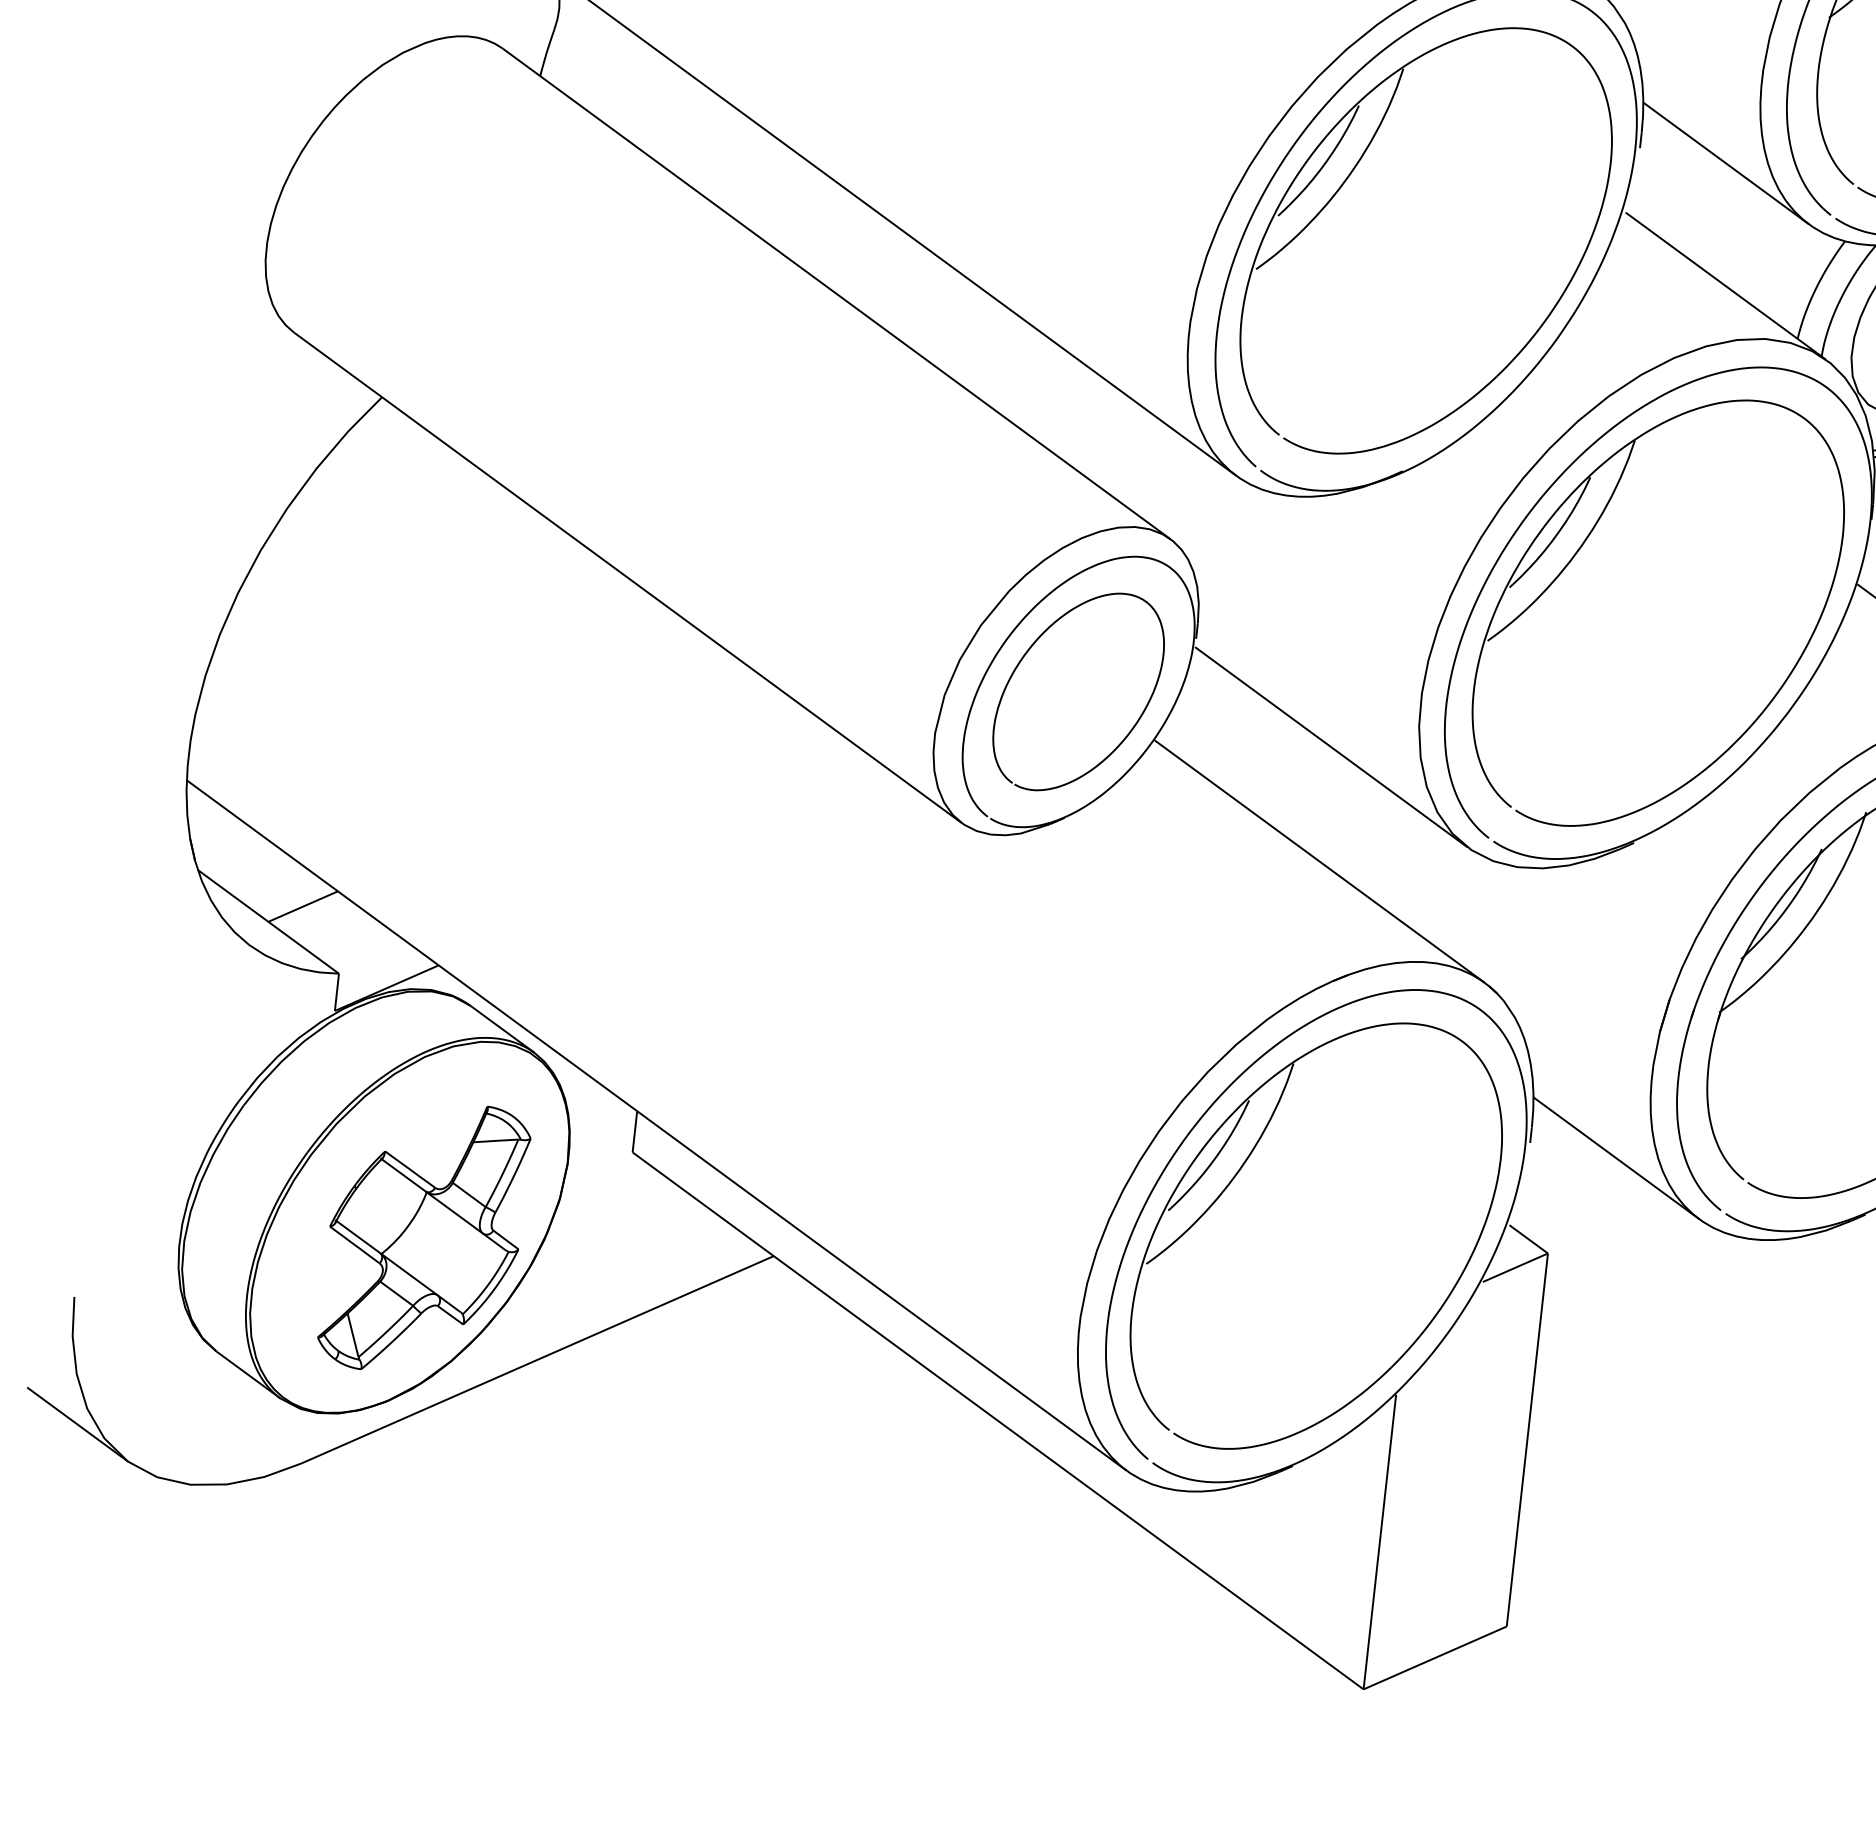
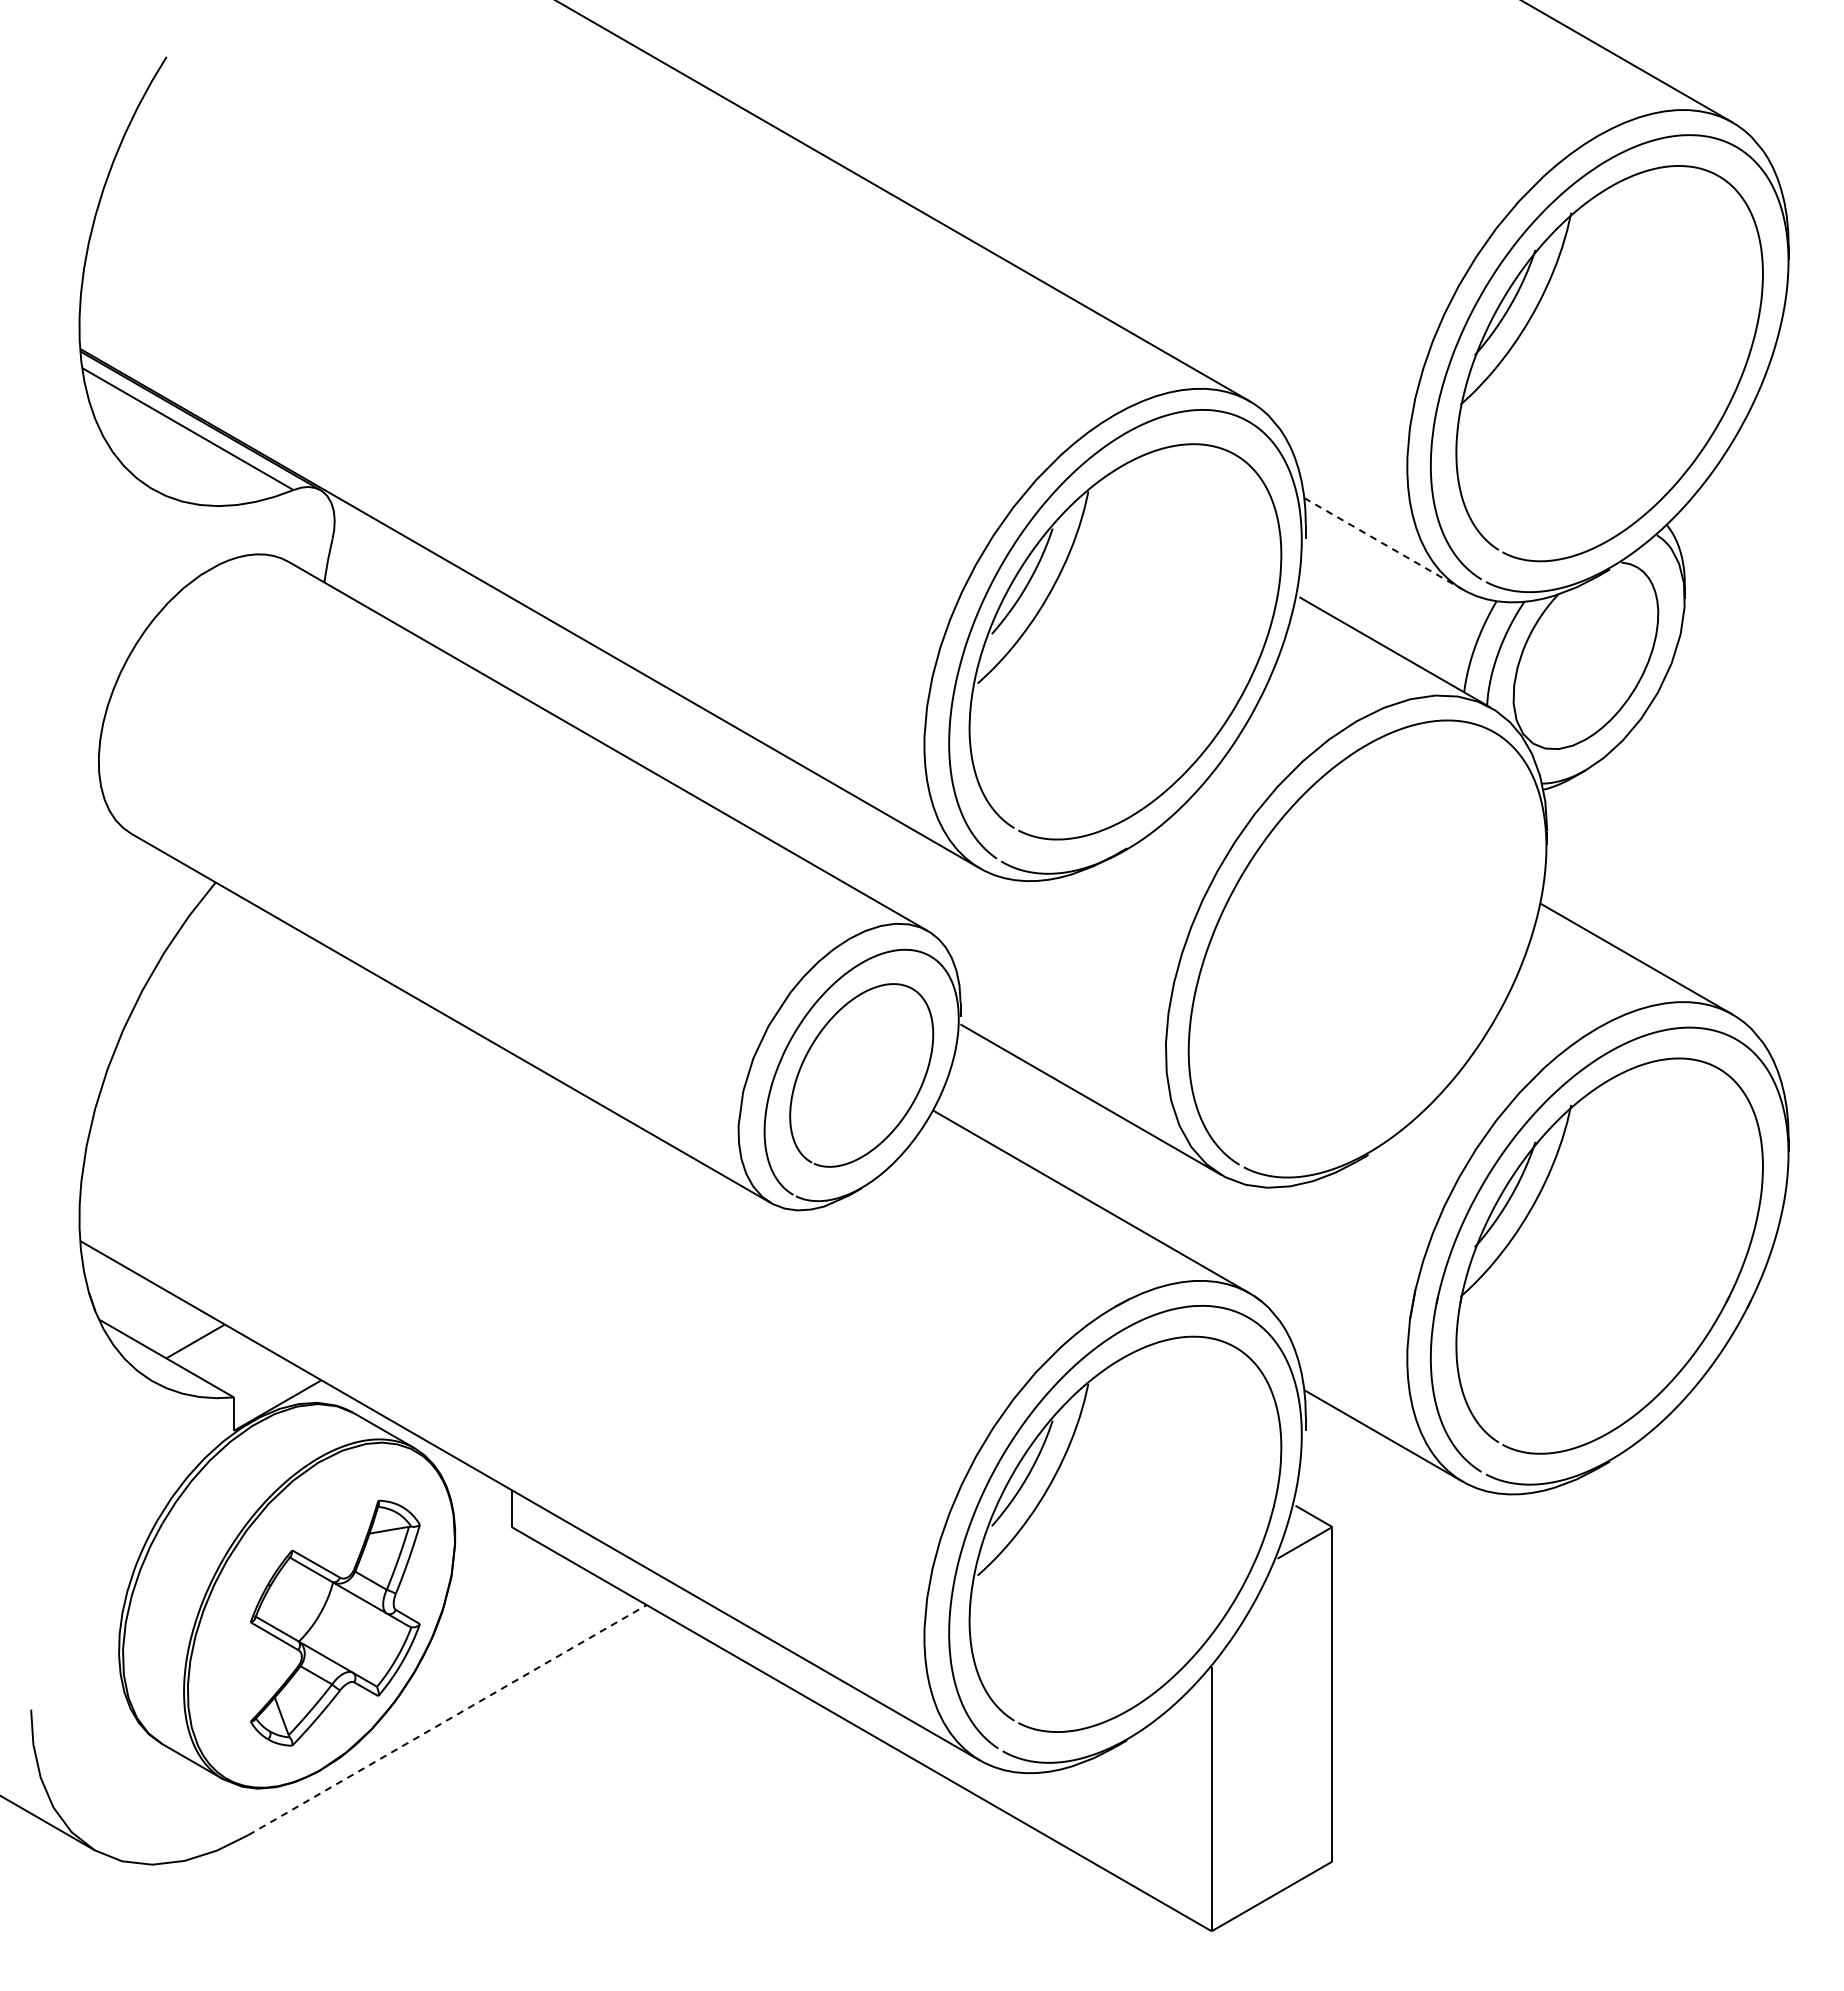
line: (1726, 163) -> (1383, 543), solid -> dashed
part: (1576, 555) -> (1289, 905), removed
line: (538, 1359) -> (448, 1719), solid -> dashed

